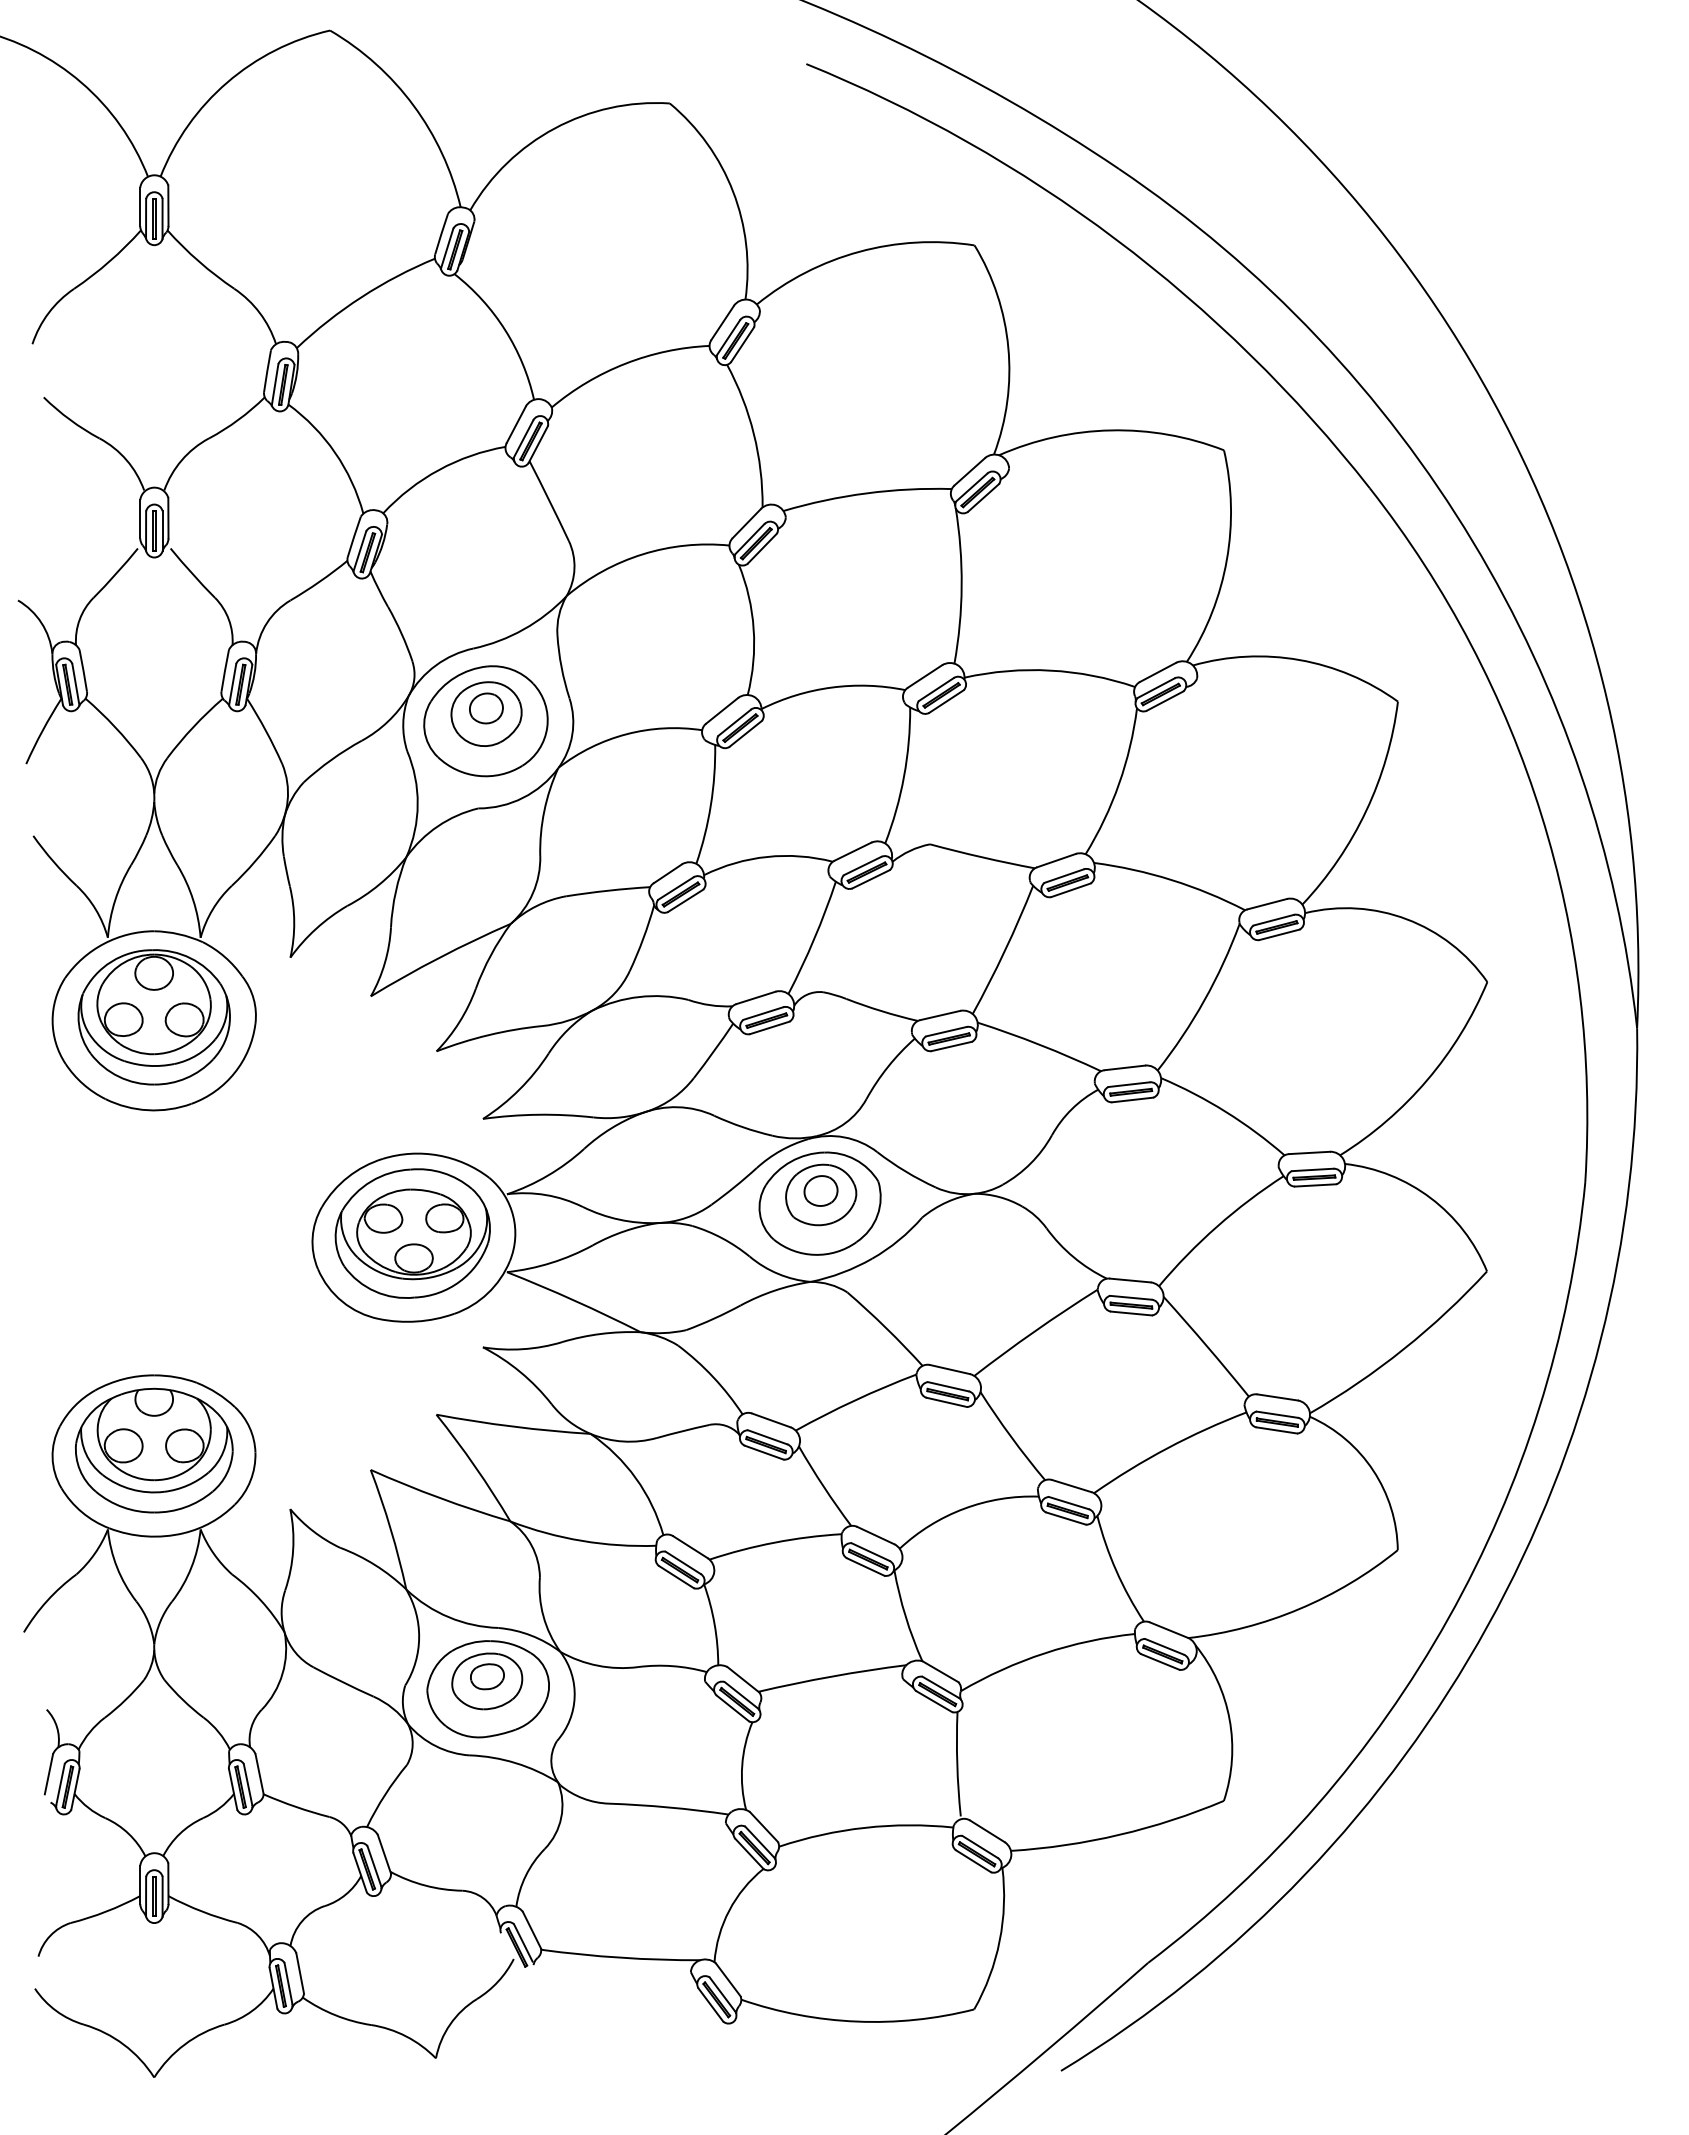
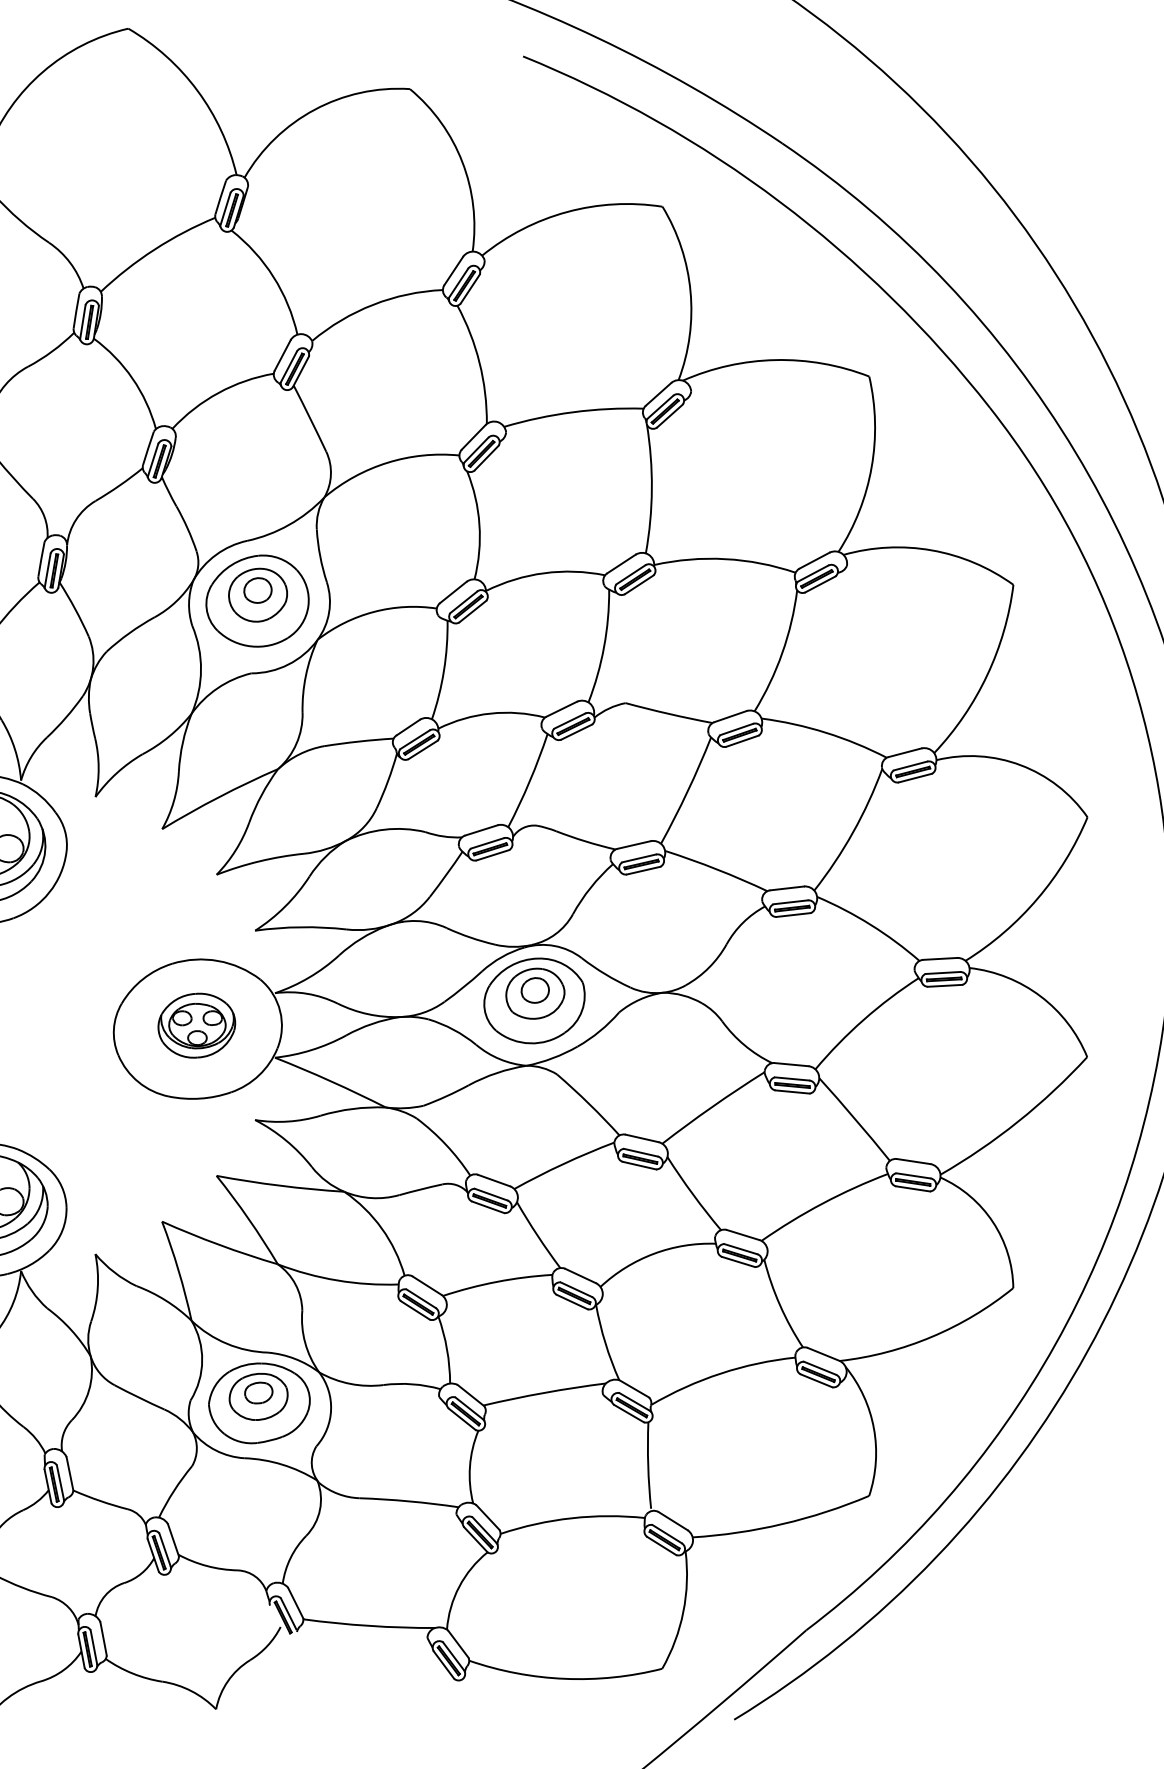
part: (412, 1233) -> (196, 1025), size x0.6

